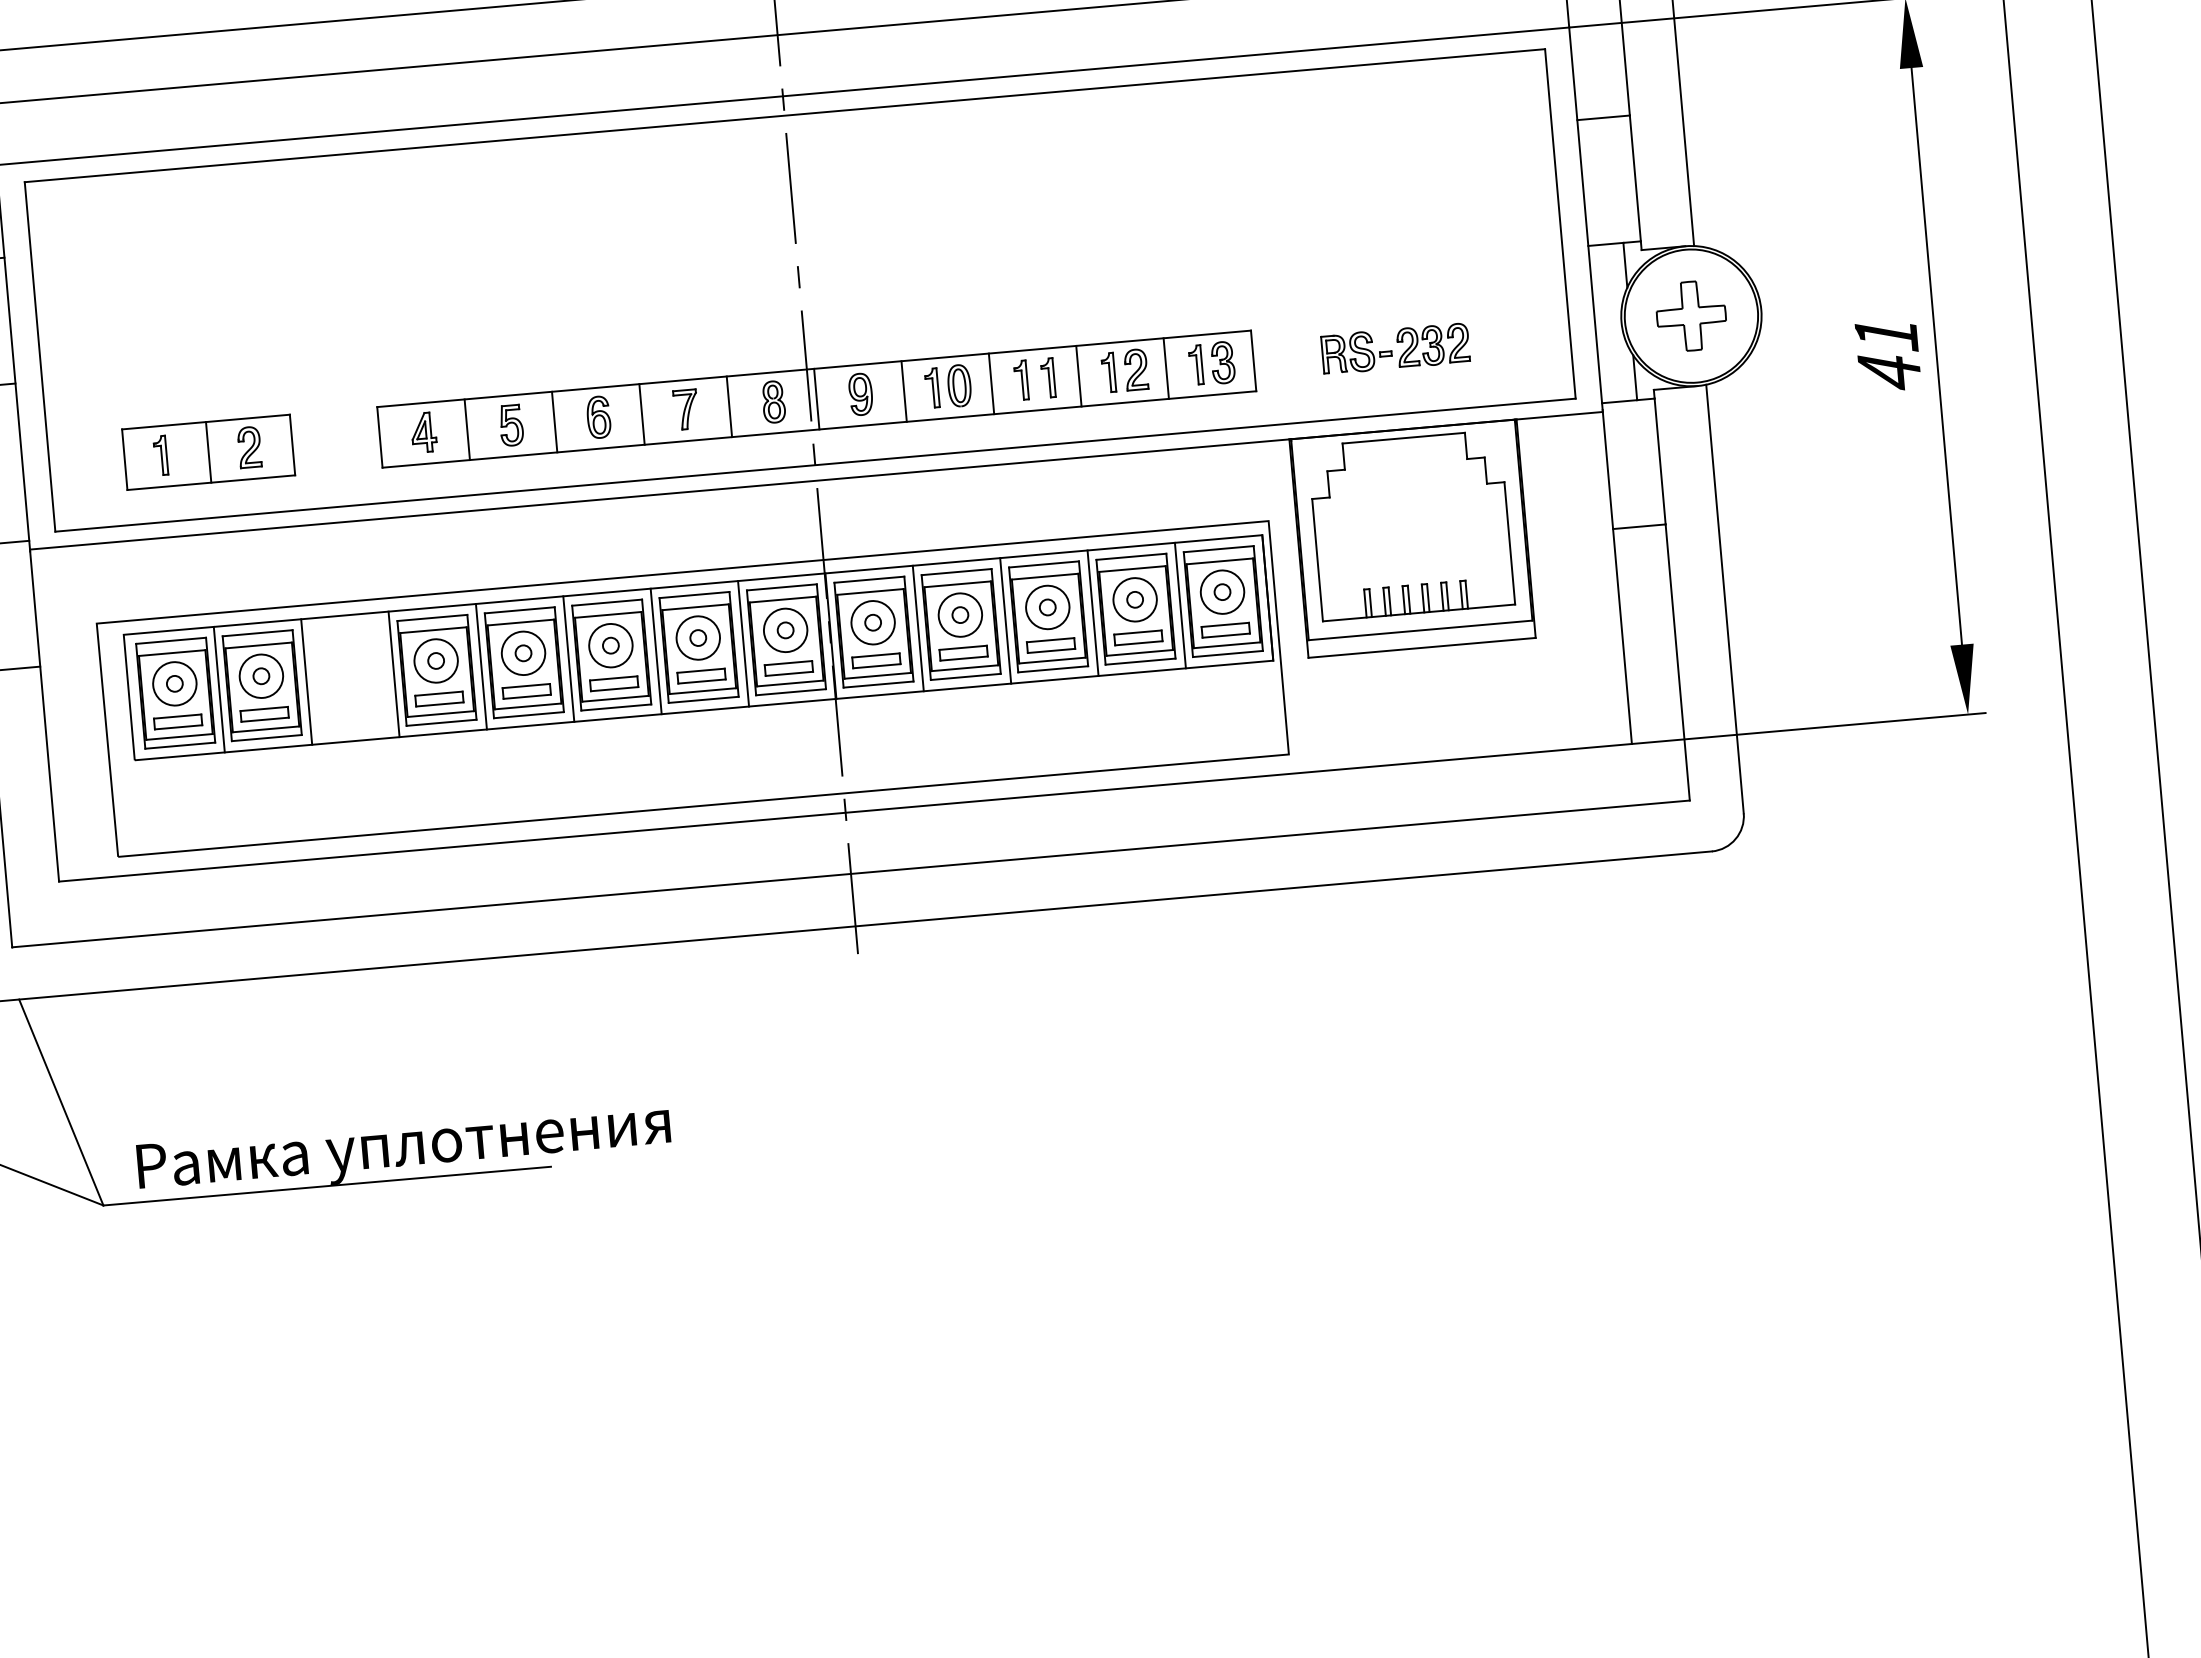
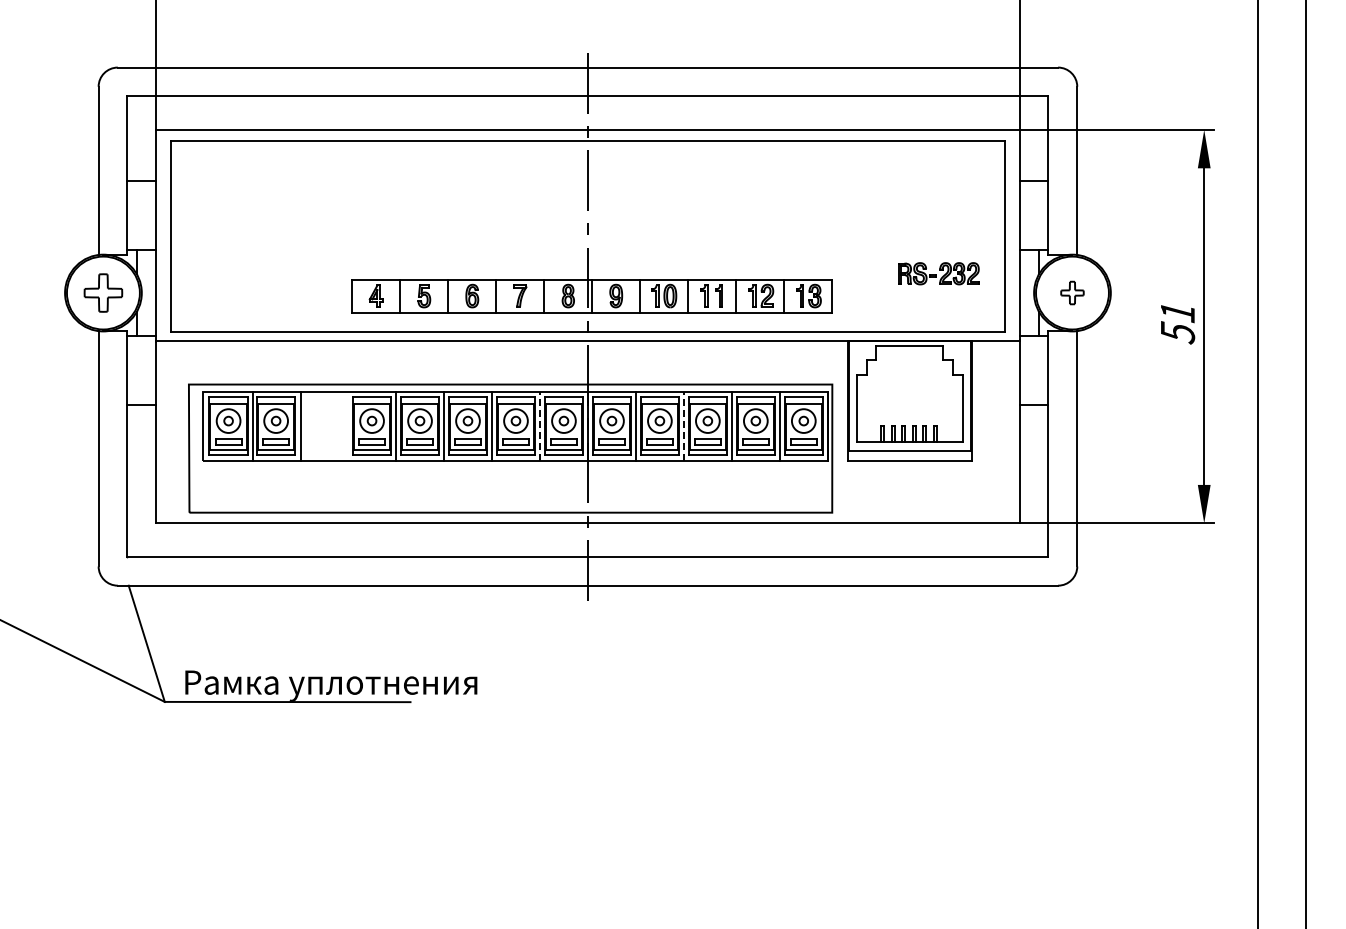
part: (1691, 315) -> (1072, 292), size x0.6
part: (1395, 348) -> (938, 273), moved
text: (1890, 371) -> (1178, 332), 41 -> 51
part: (207, 452) -> (257, 296), removed
line: (1005, 619) -> (684, 425), solid -> dashed
line: (743, 642) -> (540, 425), solid -> dashed
line: (393, 672) -> (348, 425), removed

